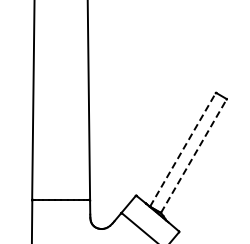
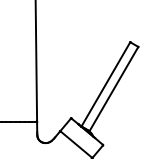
line: (183, 149) -> (106, 84), dashed -> solid
line: (194, 155) -> (114, 88), dashed -> solid

